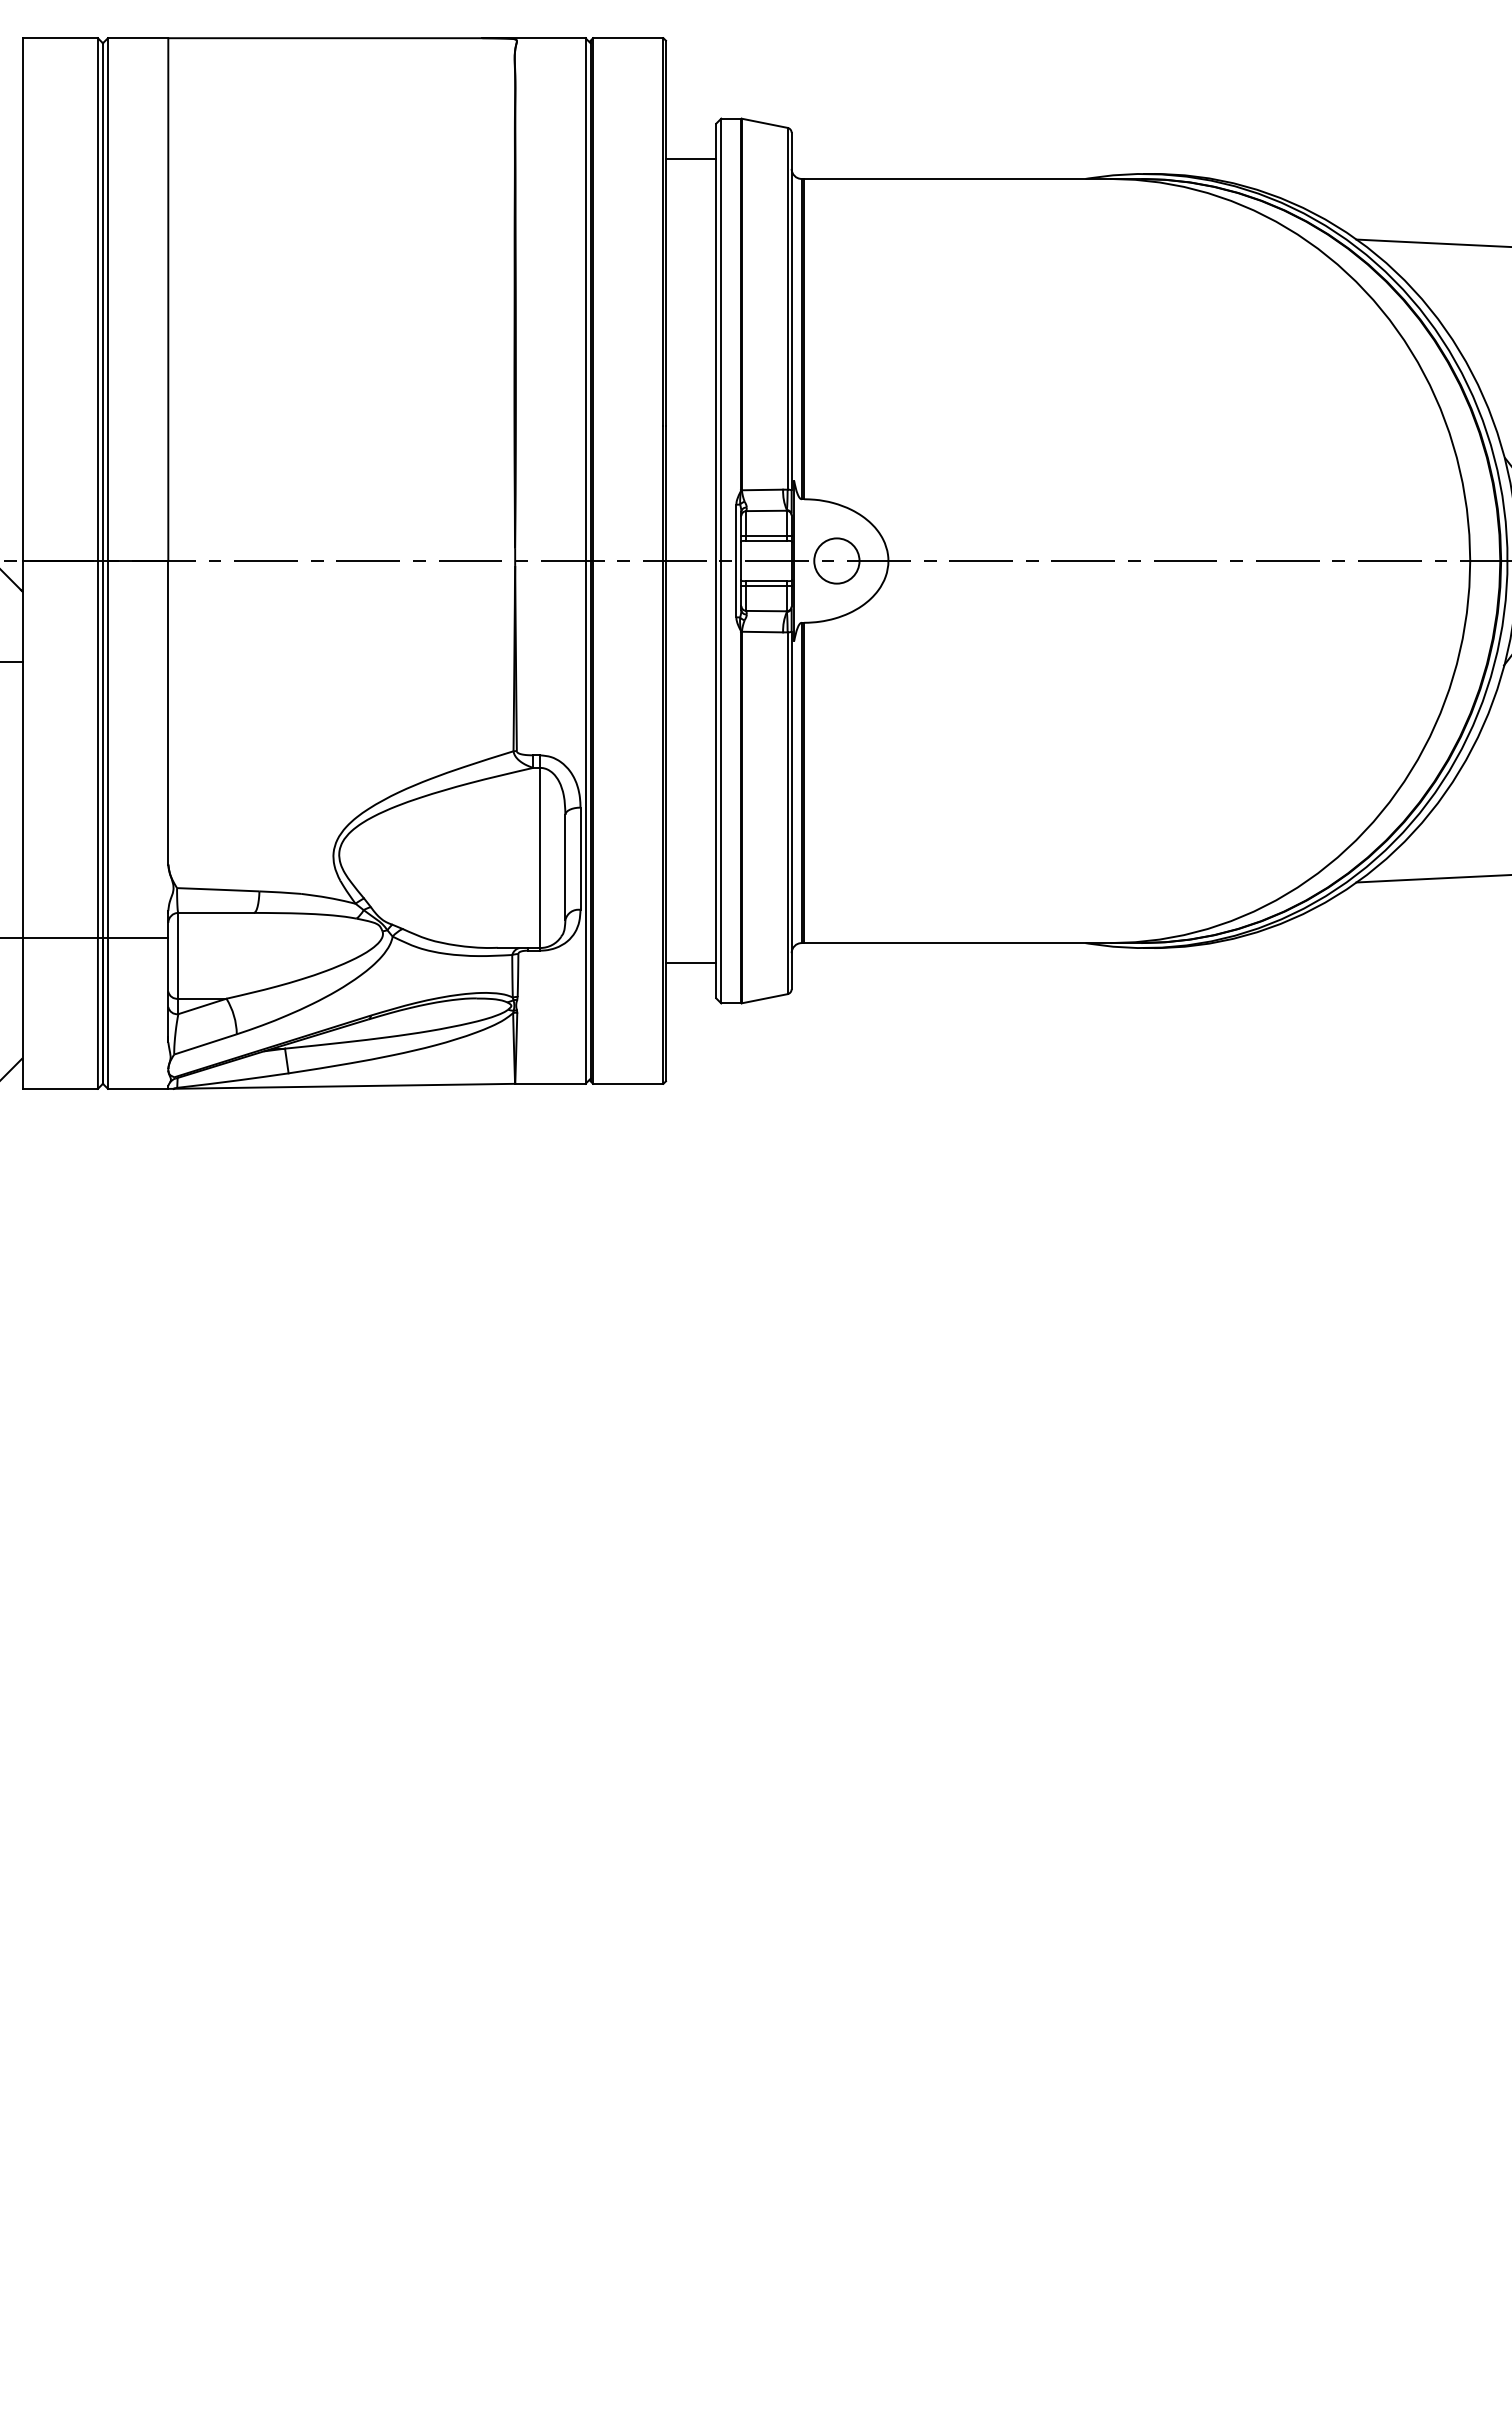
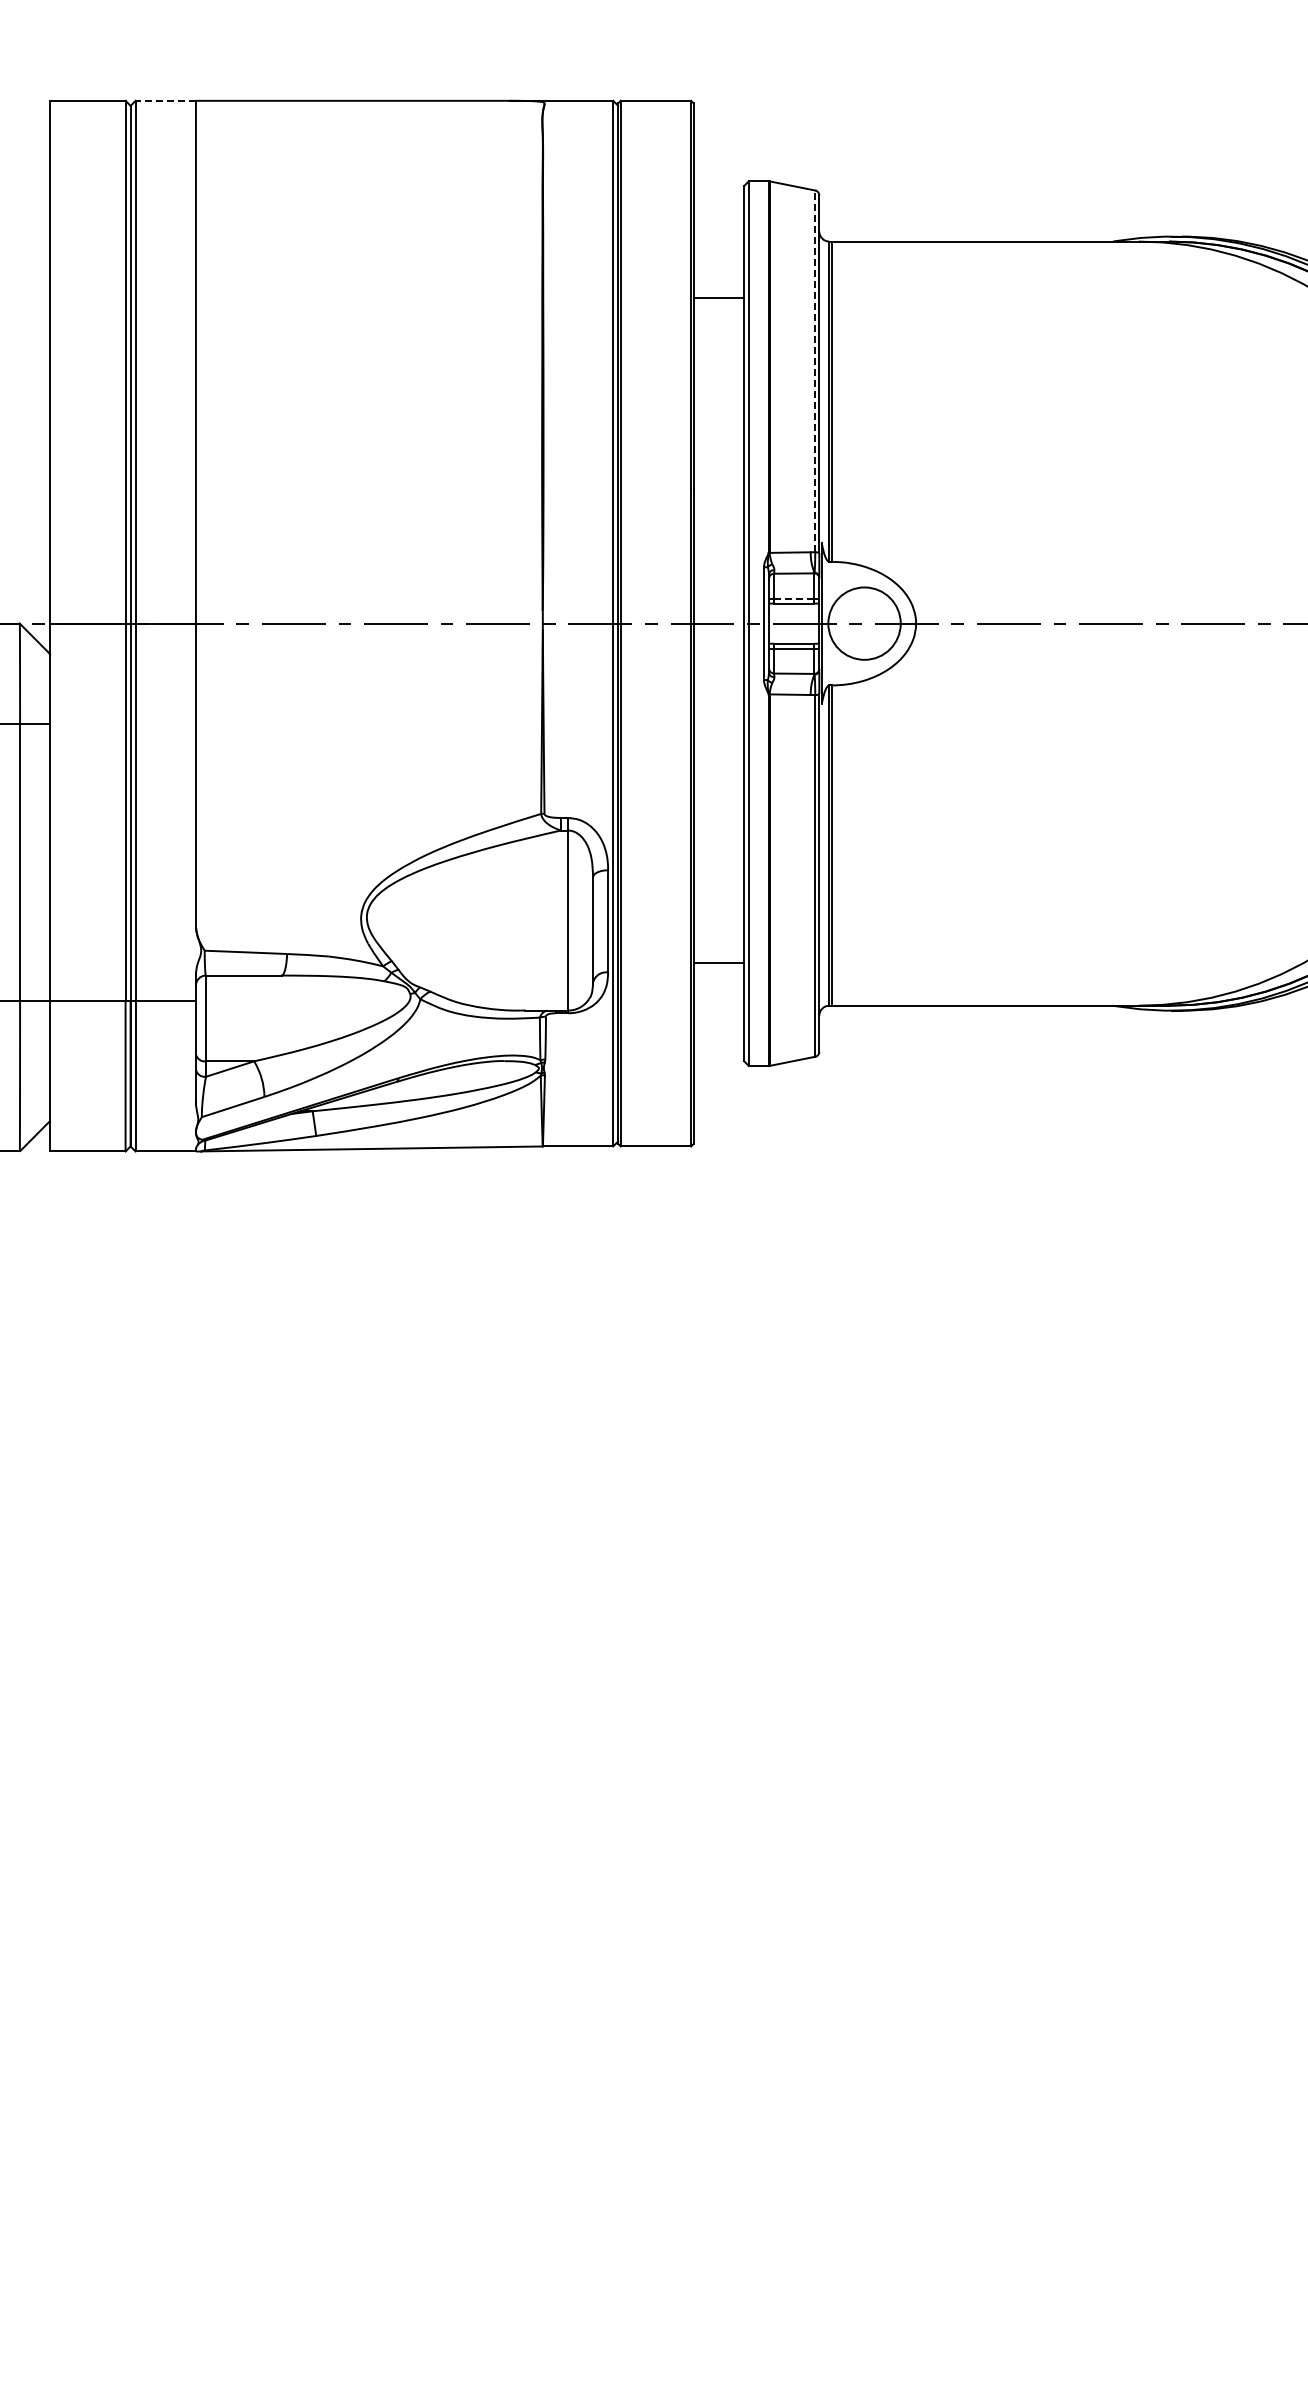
line: (137, 38) -> (165, 101), solid -> dashed
line: (690, 158) -> (718, 298), moved
line: (787, 308) -> (815, 371), solid -> dashed
line: (766, 535) -> (794, 598), solid -> dashed
circle: (836, 560) -> (864, 623), size x1.6
line: (690, 963) -> (718, 963), moved

